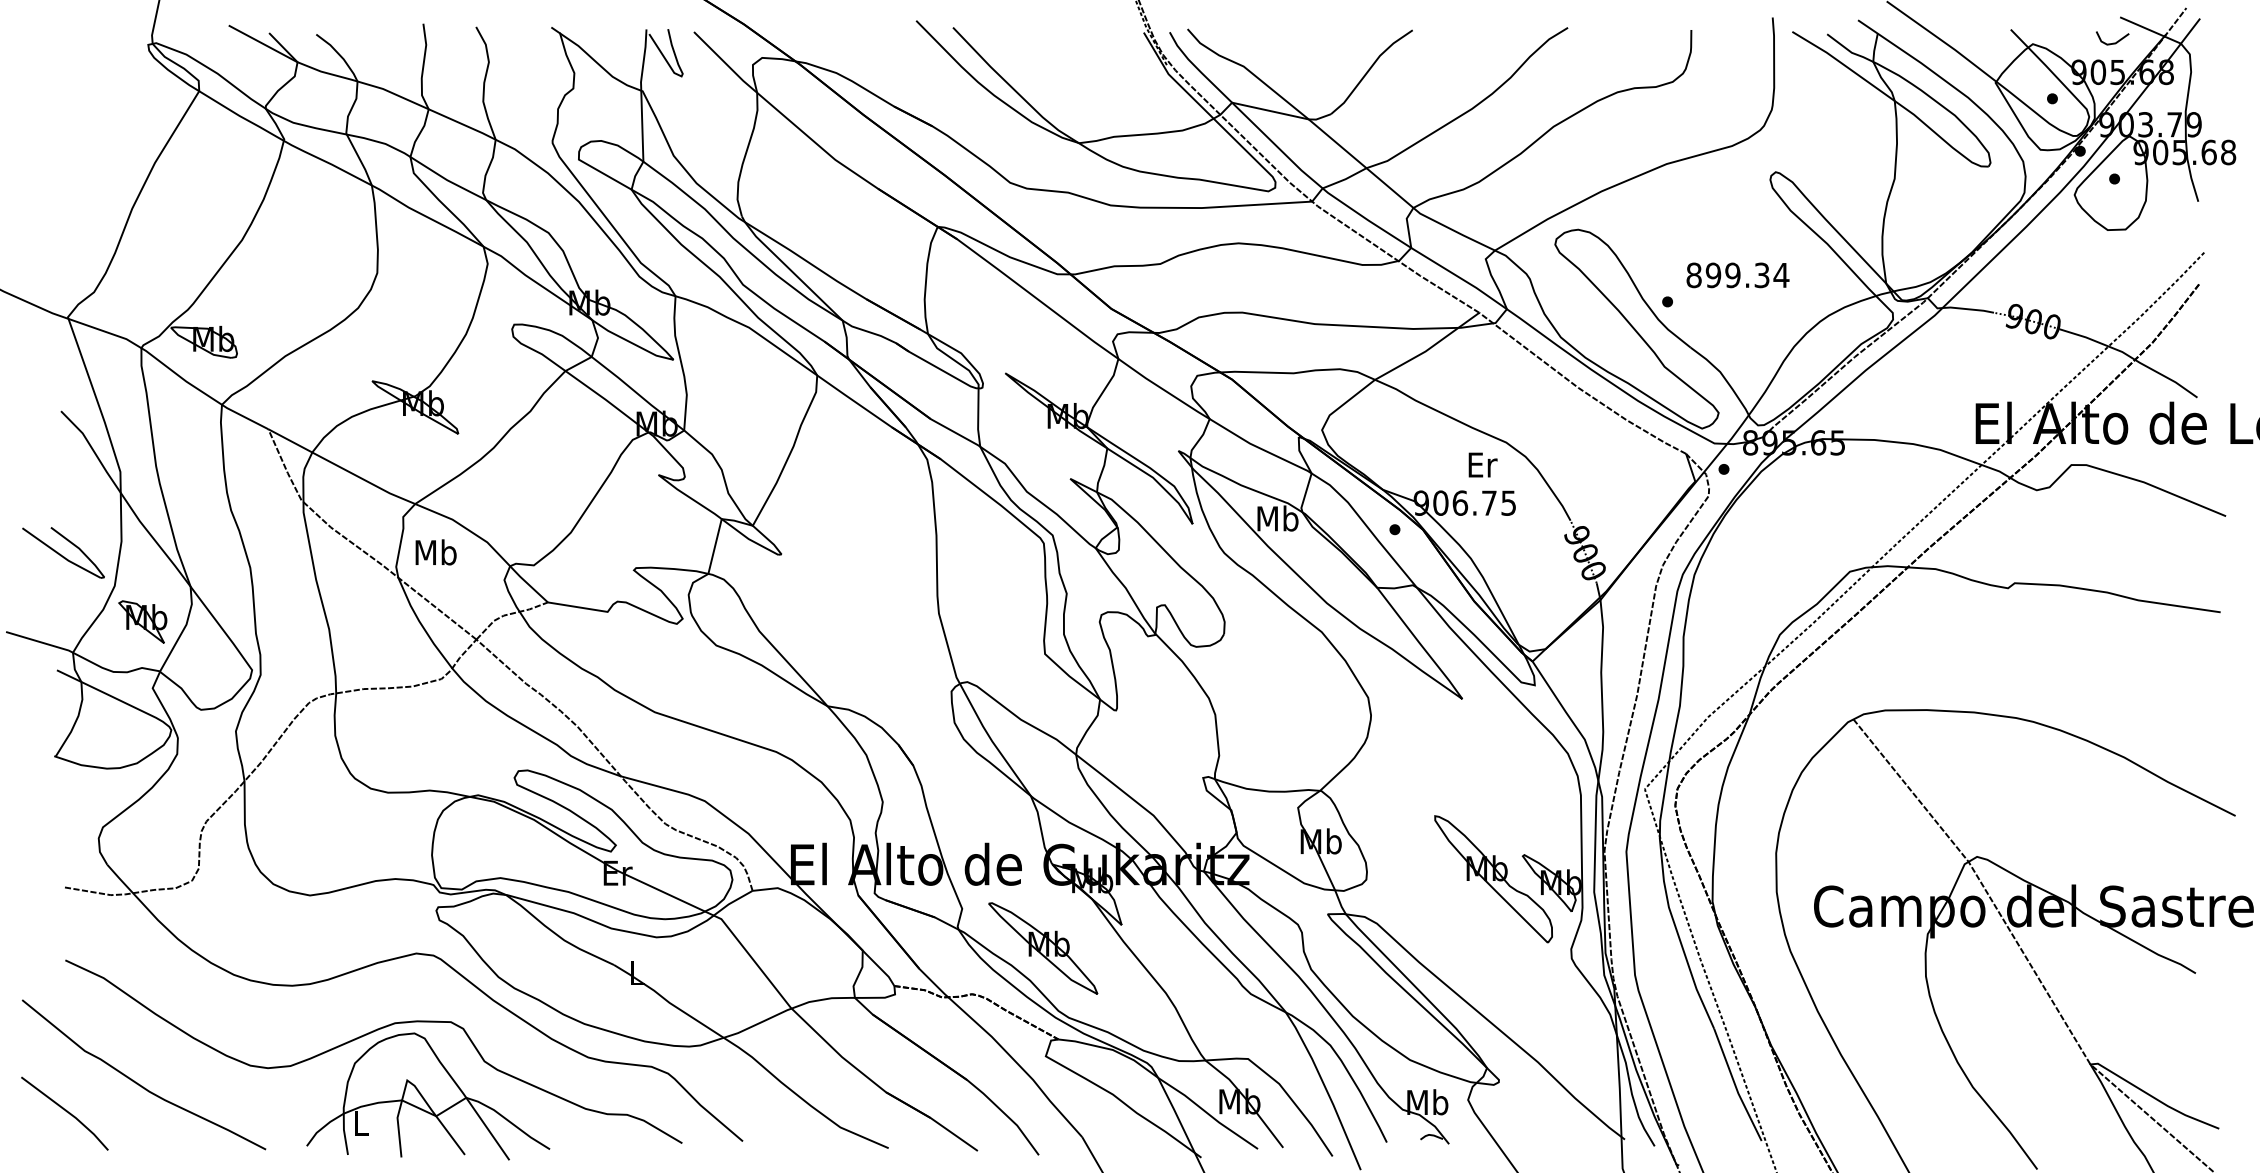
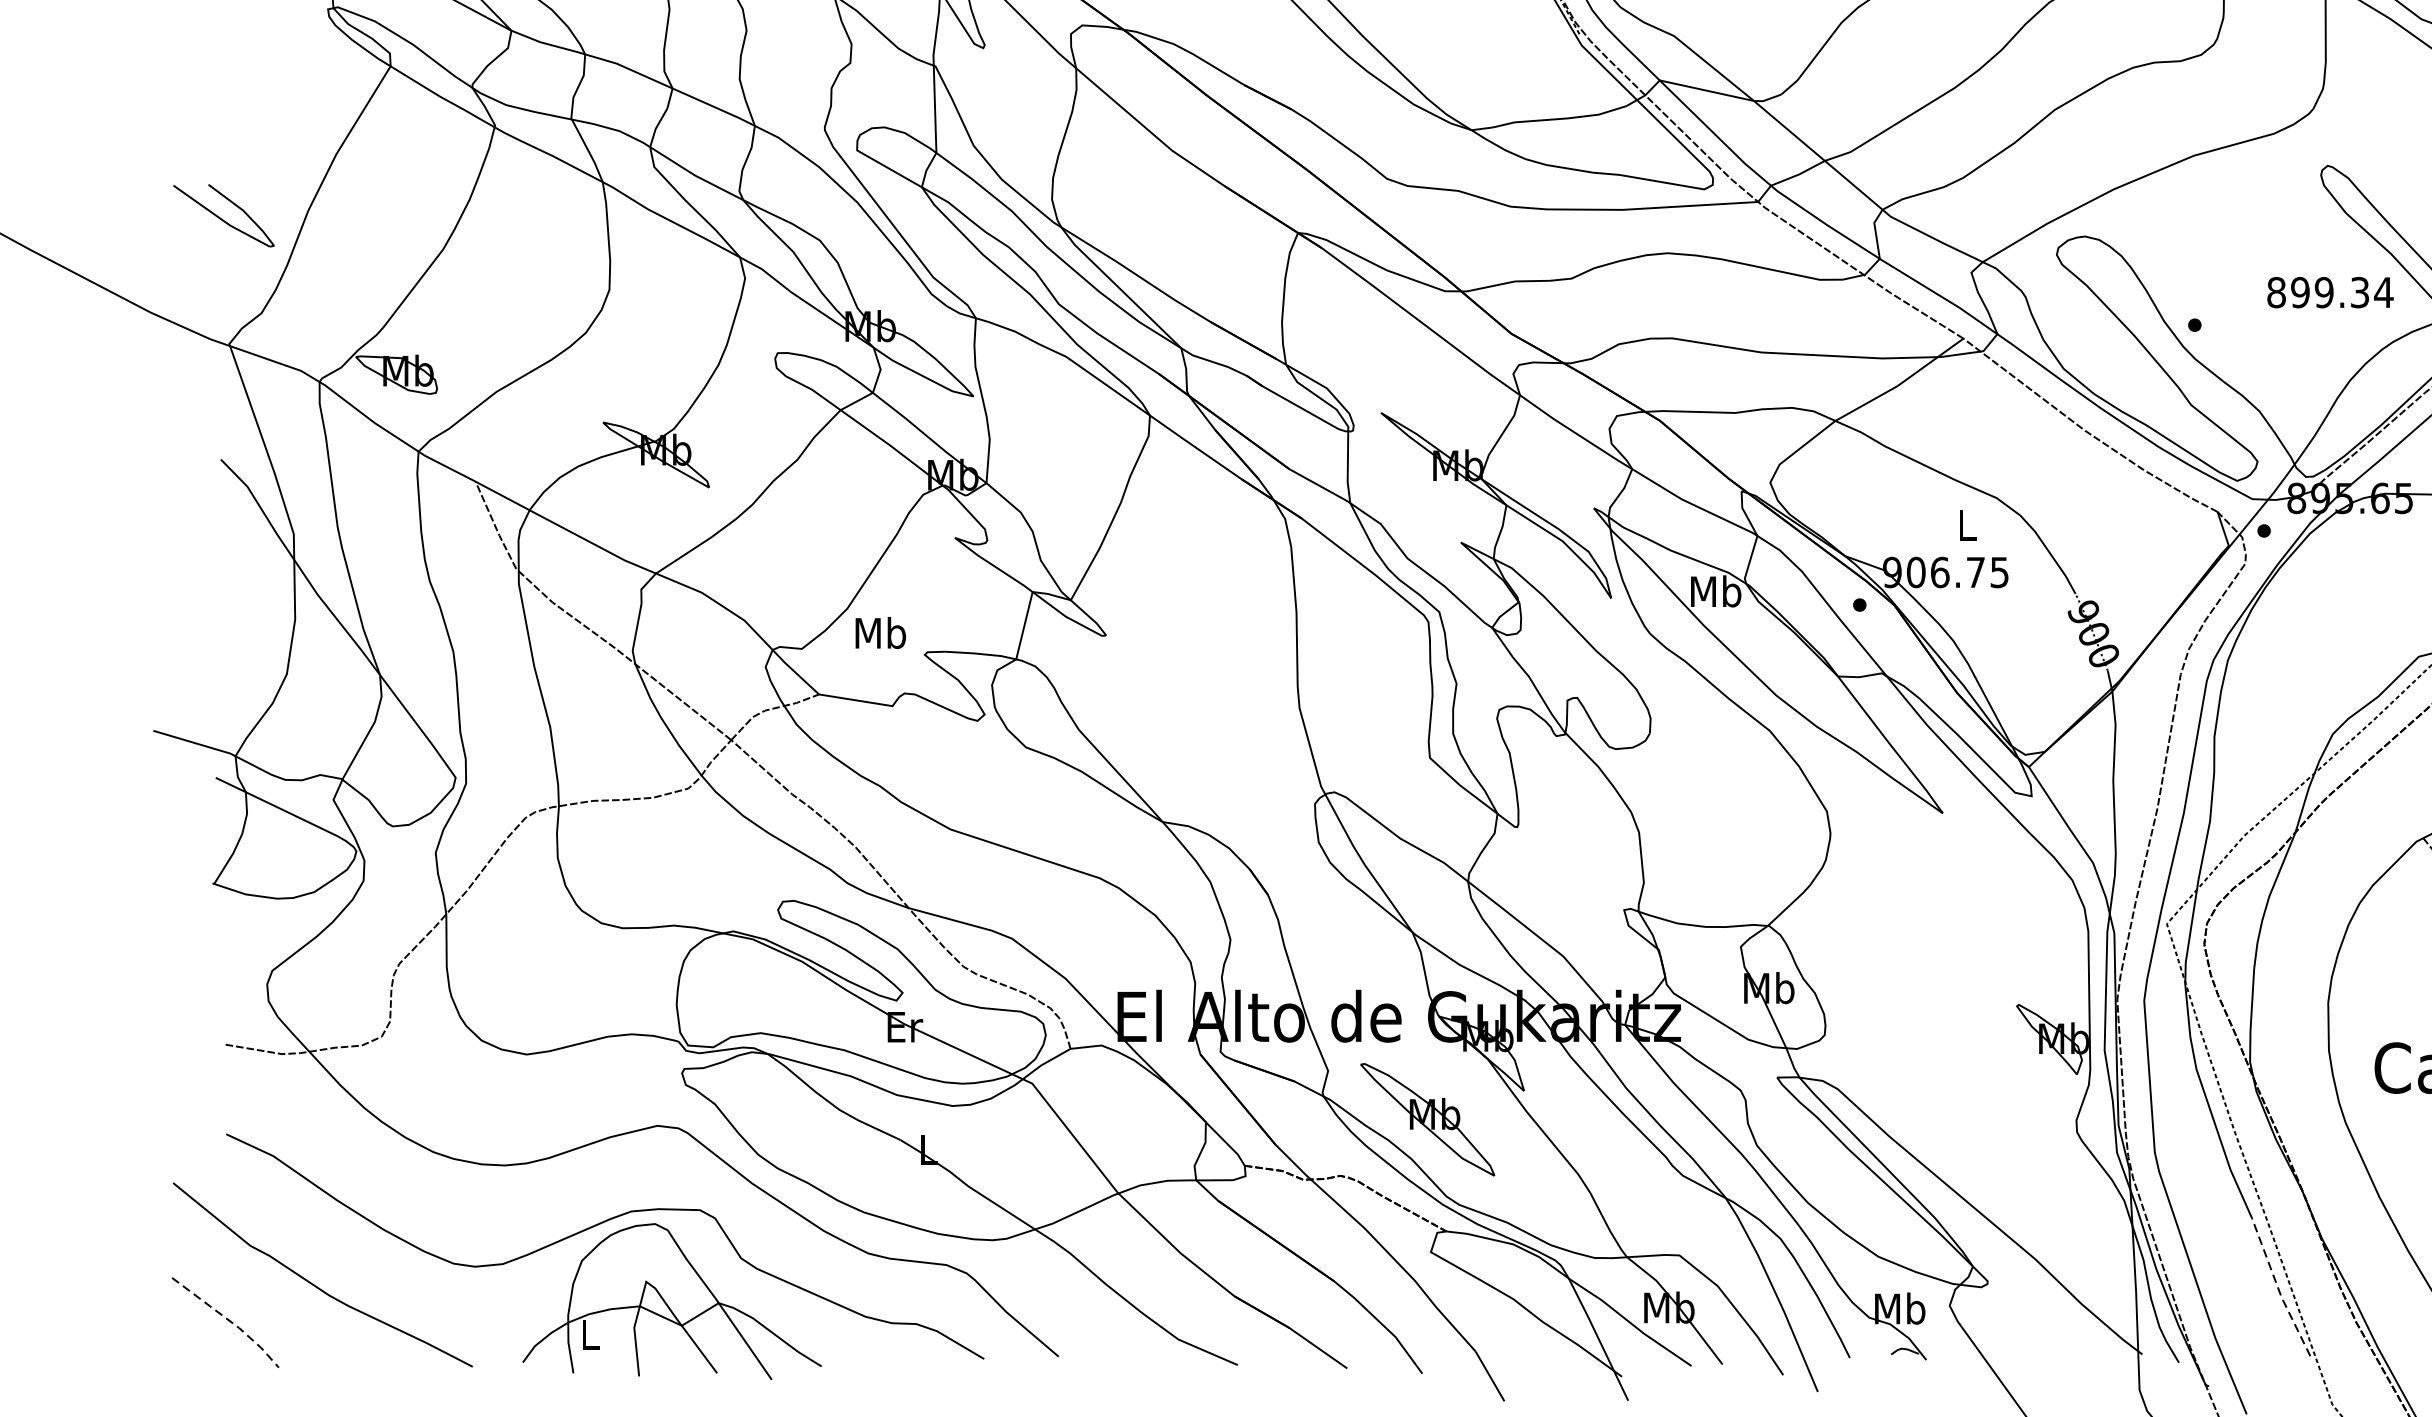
text: (1737, 275) -> (2329, 292), moved
text: (1482, 464) -> (1967, 524), Er -> L
part: (63, 552) -> (223, 215), moved
text: (435, 552) -> (879, 633), moved
part: (142, 621) -> (320, 717), removed
part: (1493, 879) -> (1980, 1034), removed
line: (1735, 1086) -> (2278, 1289), solid -> dashed
line: (67, 1112) -> (228, 1321), solid -> dashed

